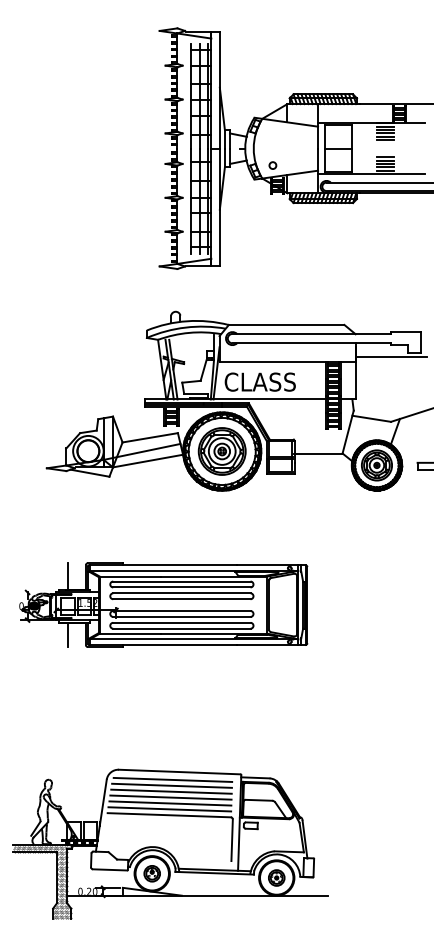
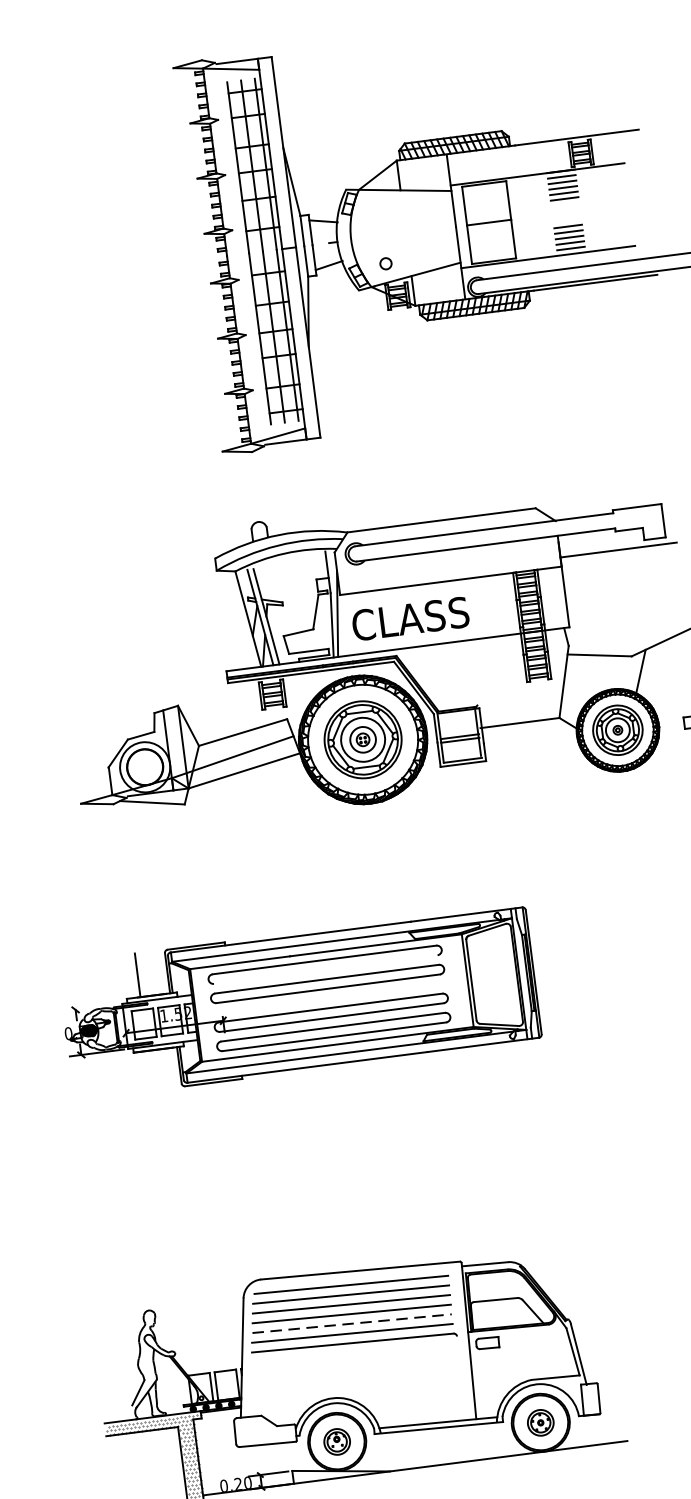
line: (181, 587) -> (325, 969), removed
line: (67, 634) -> (149, 1070), removed
line: (170, 803) -> (352, 1323), solid -> dashed
line: (231, 840) -> (459, 1371), removed

